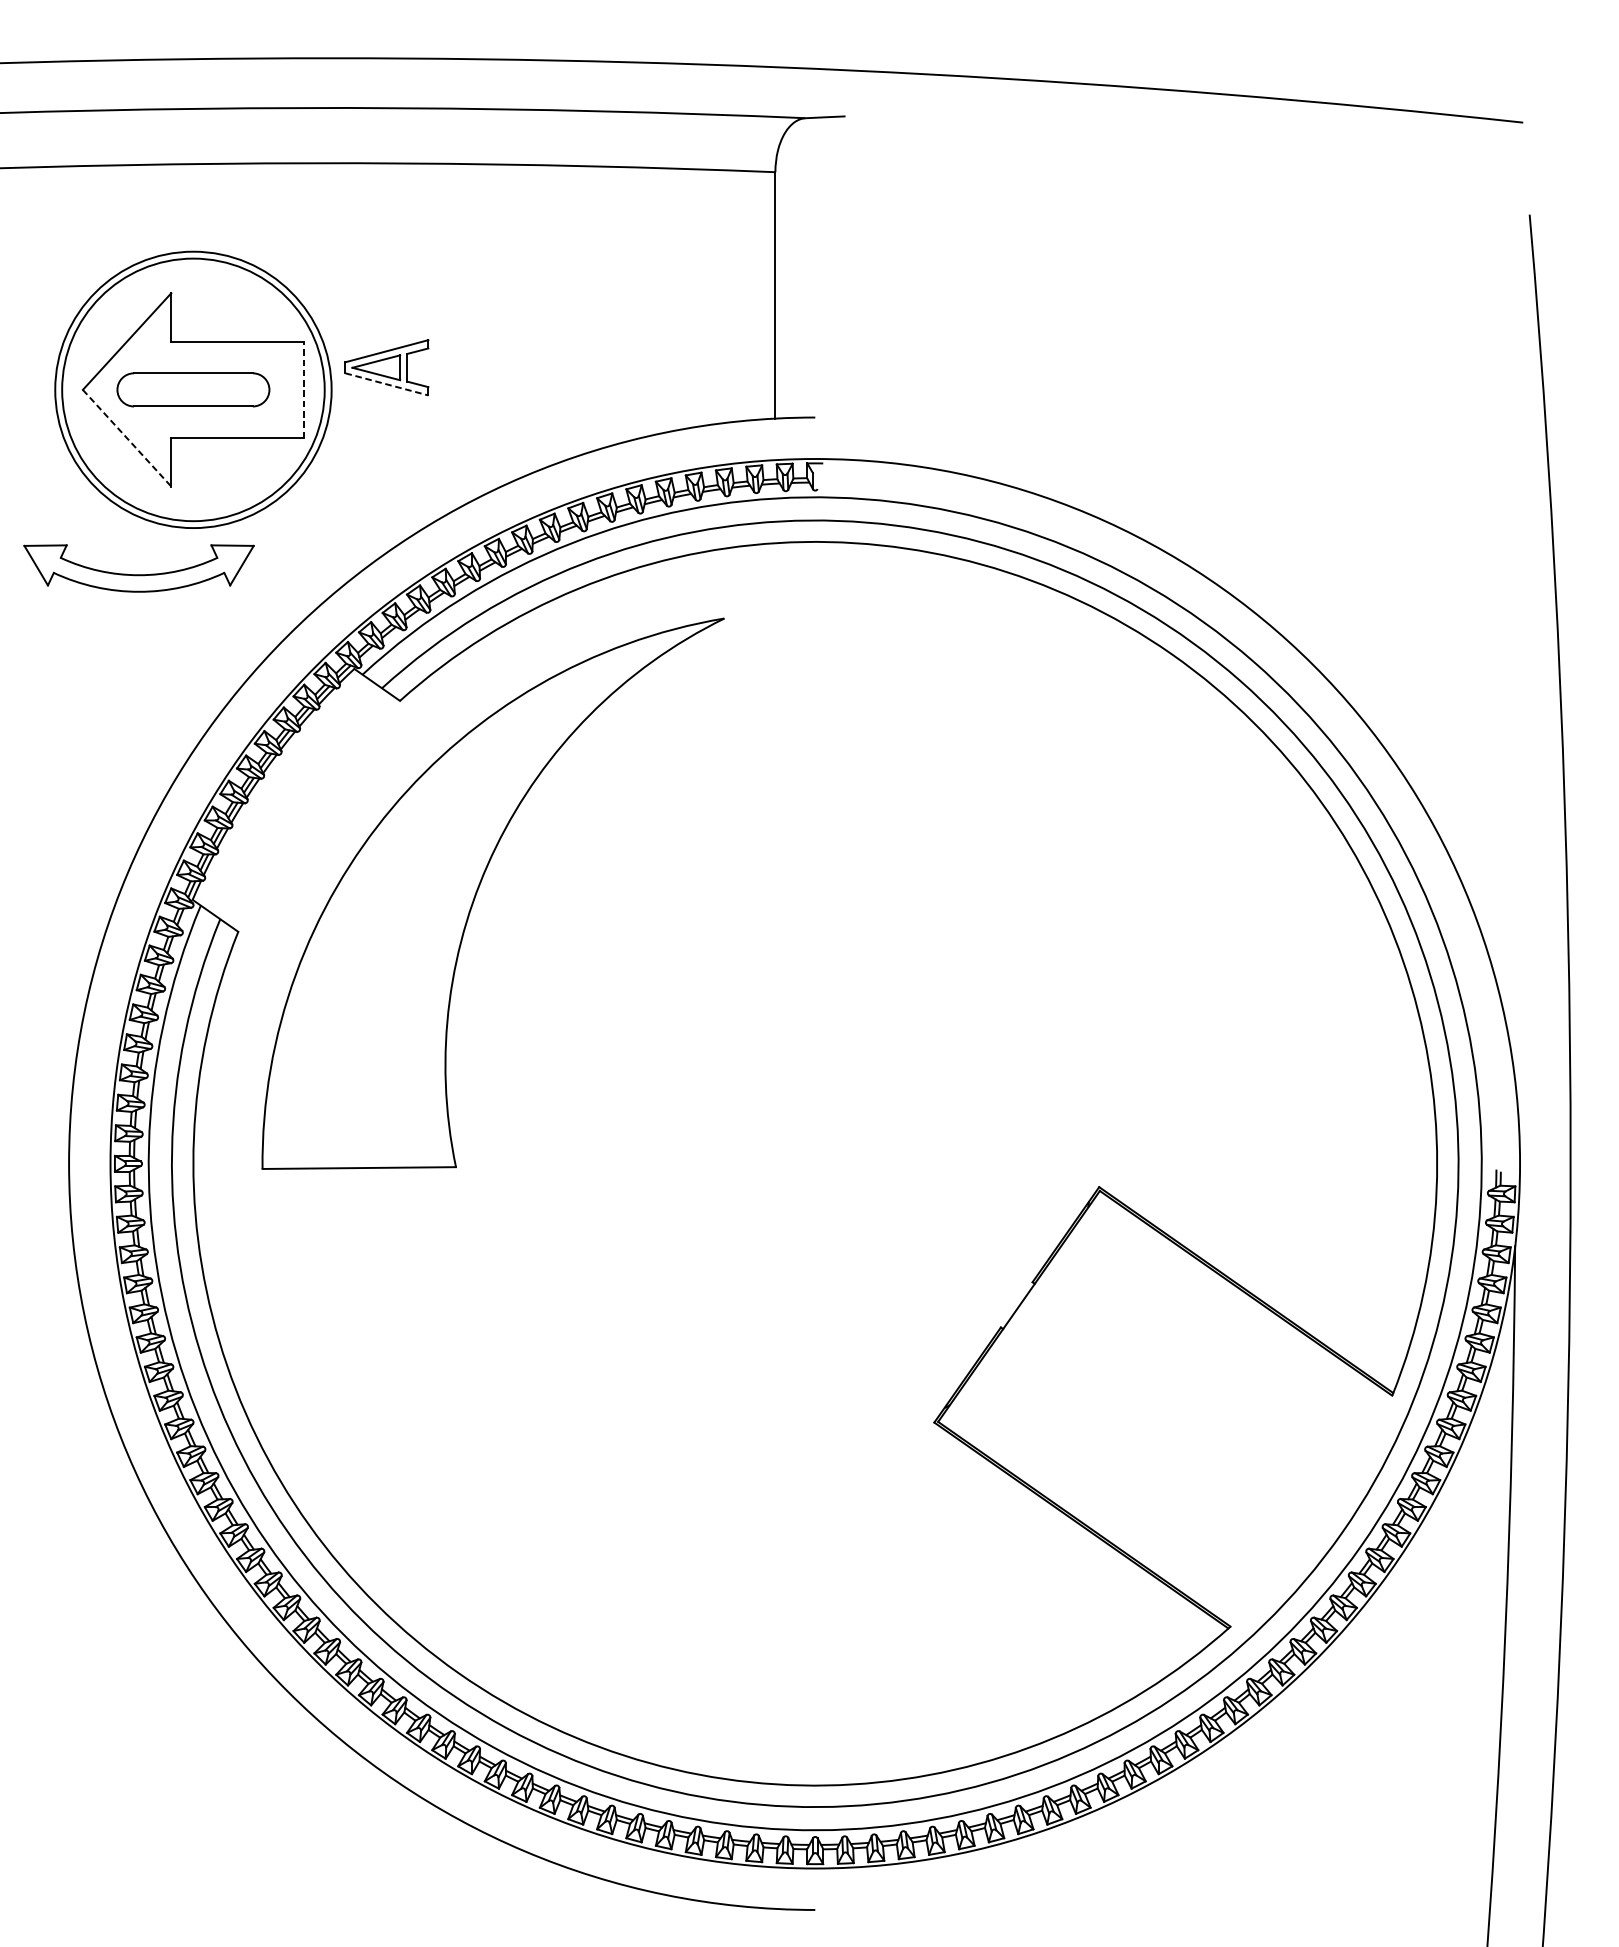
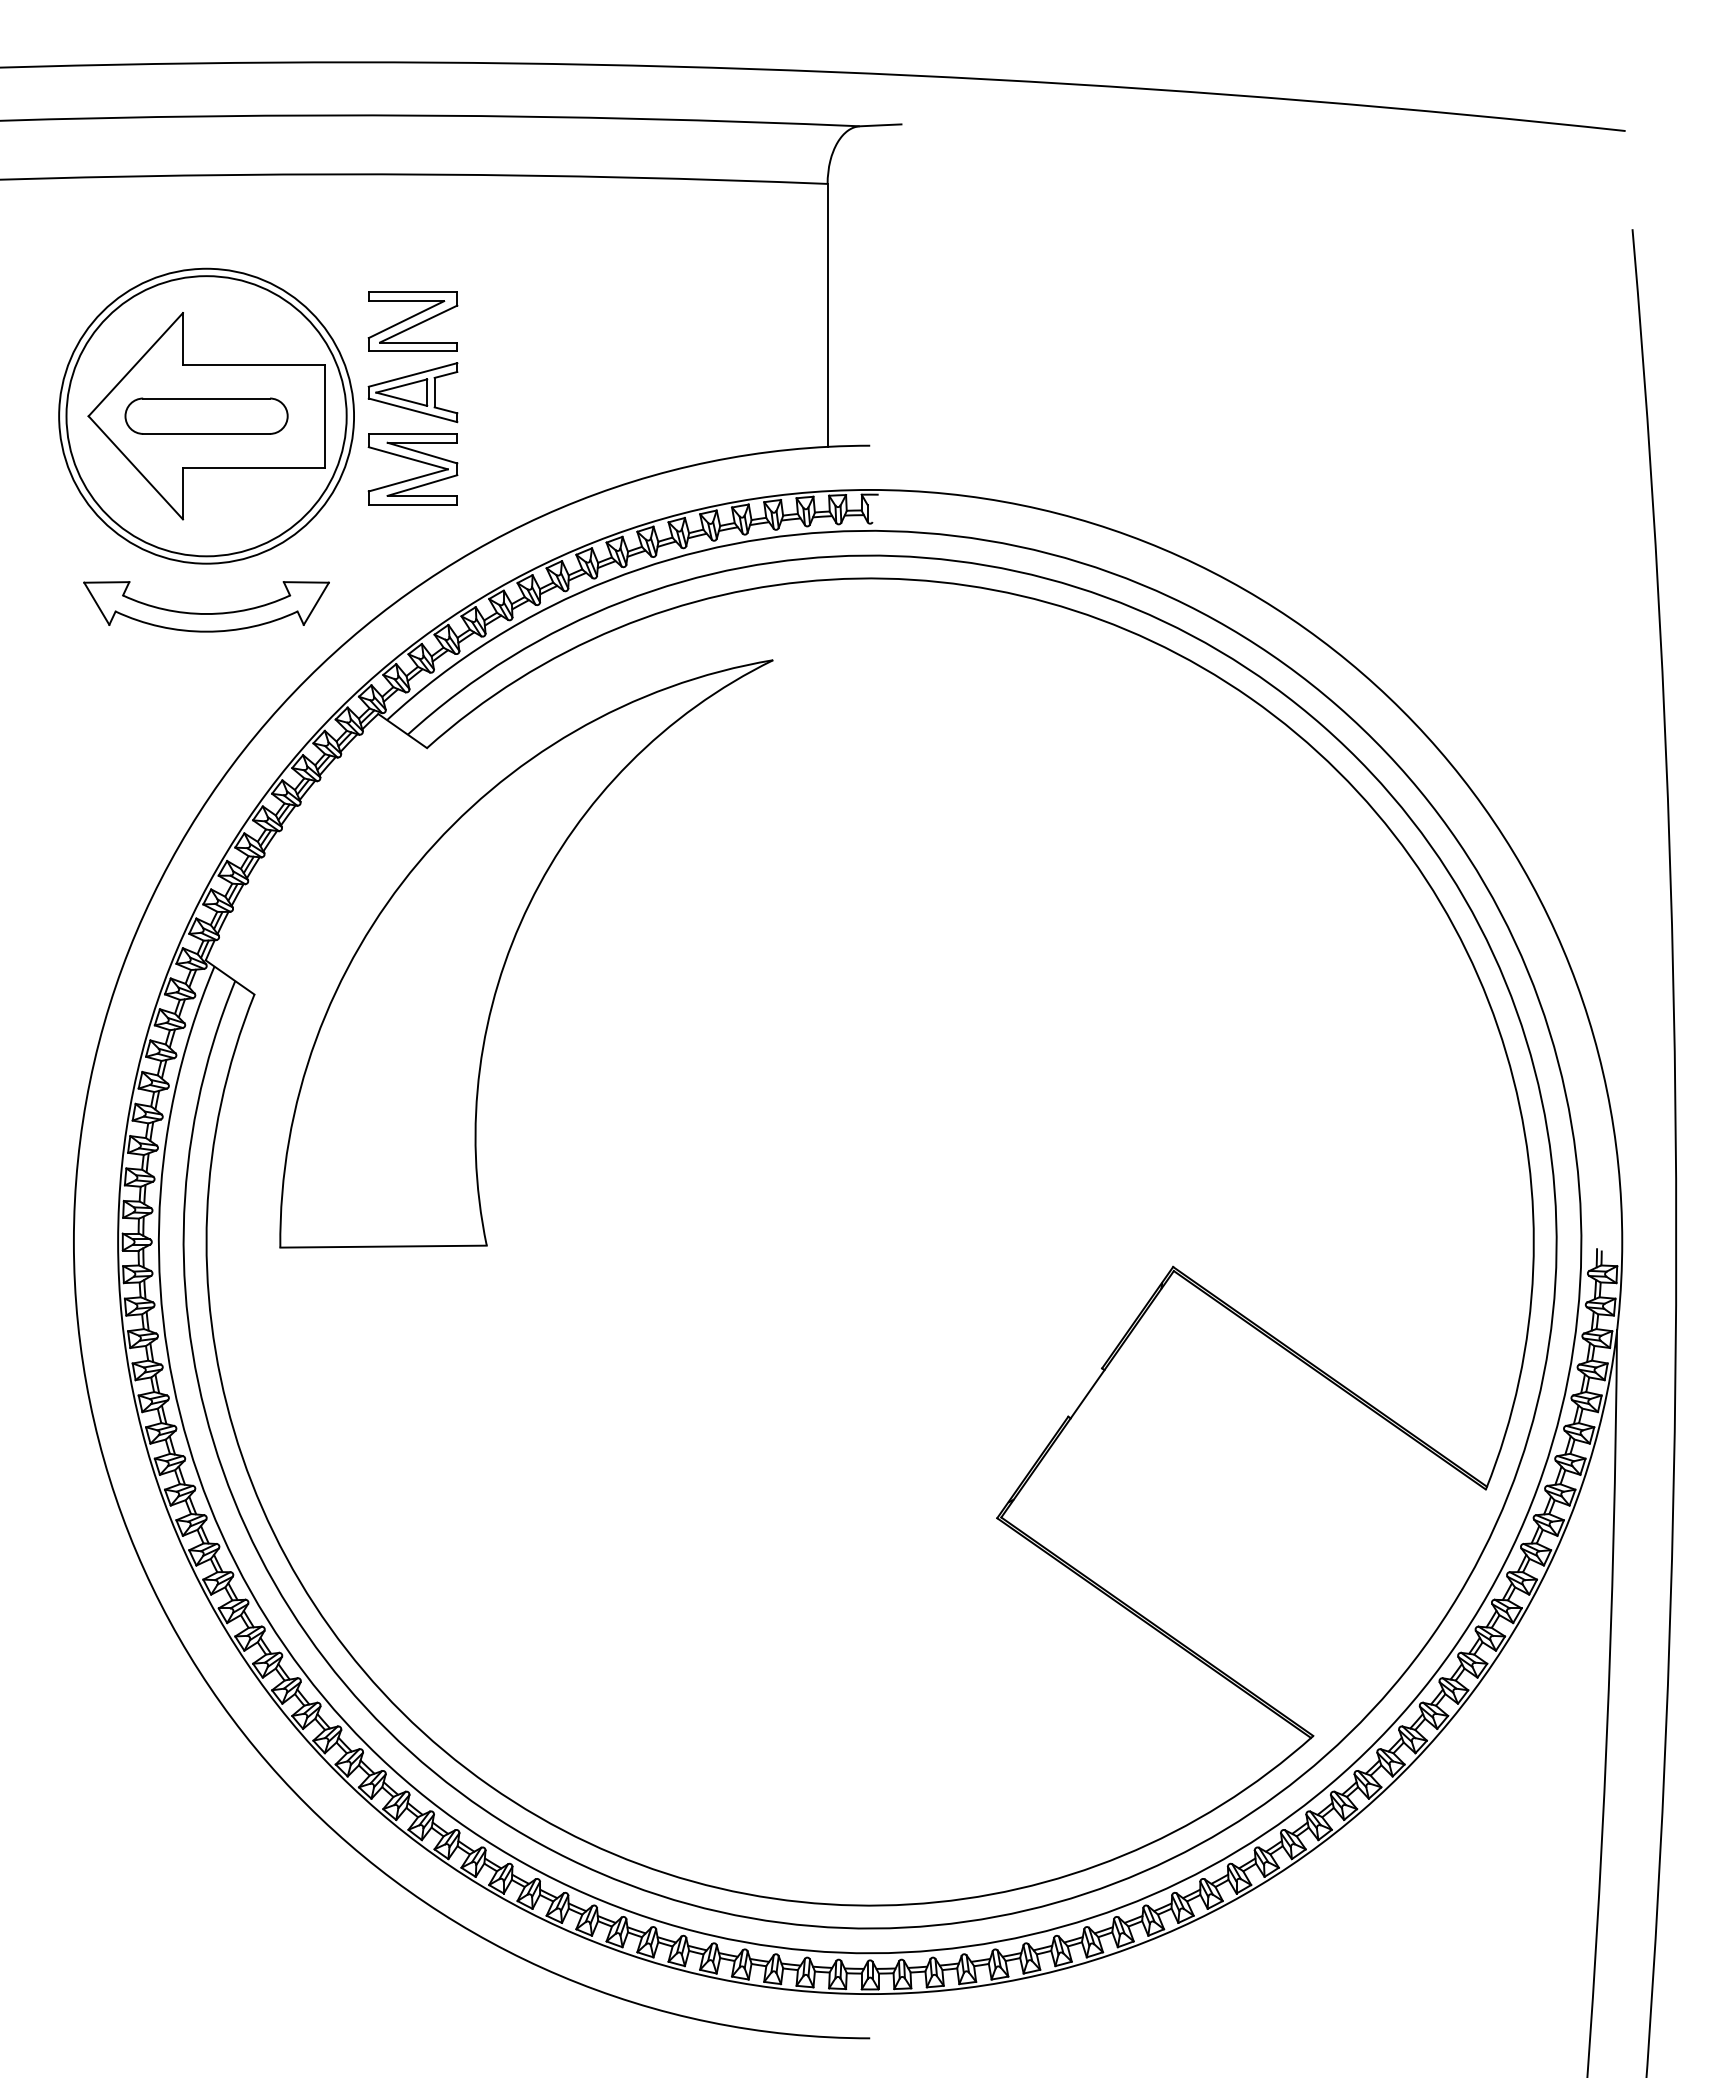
part: (386, 301) -> (412, 321), added
line: (387, 384) -> (413, 410), dashed -> solid
line: (303, 390) -> (324, 416), dashed -> solid
line: (126, 437) -> (135, 467), dashed -> solid
part: (388, 447) -> (414, 477), added
part: (139, 574) -> (206, 613), moved

